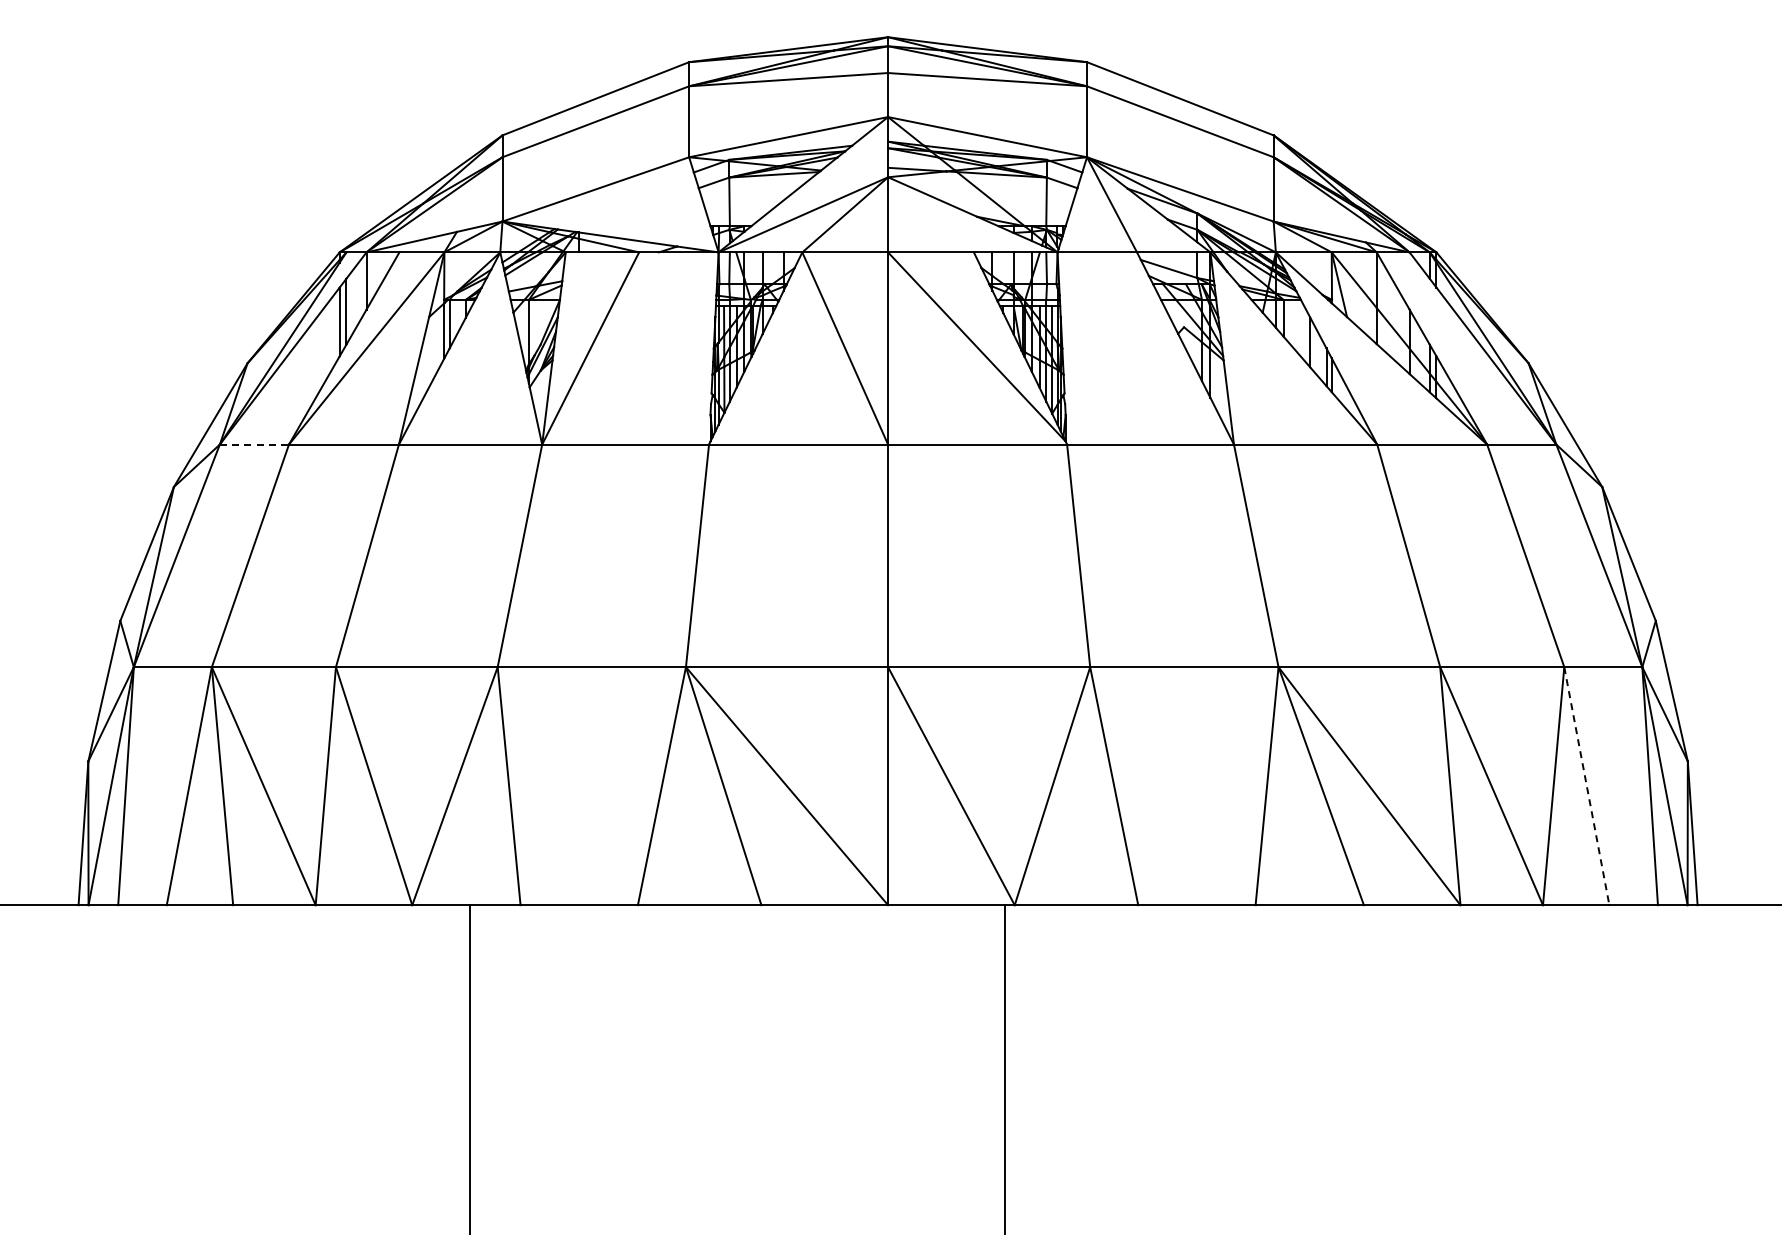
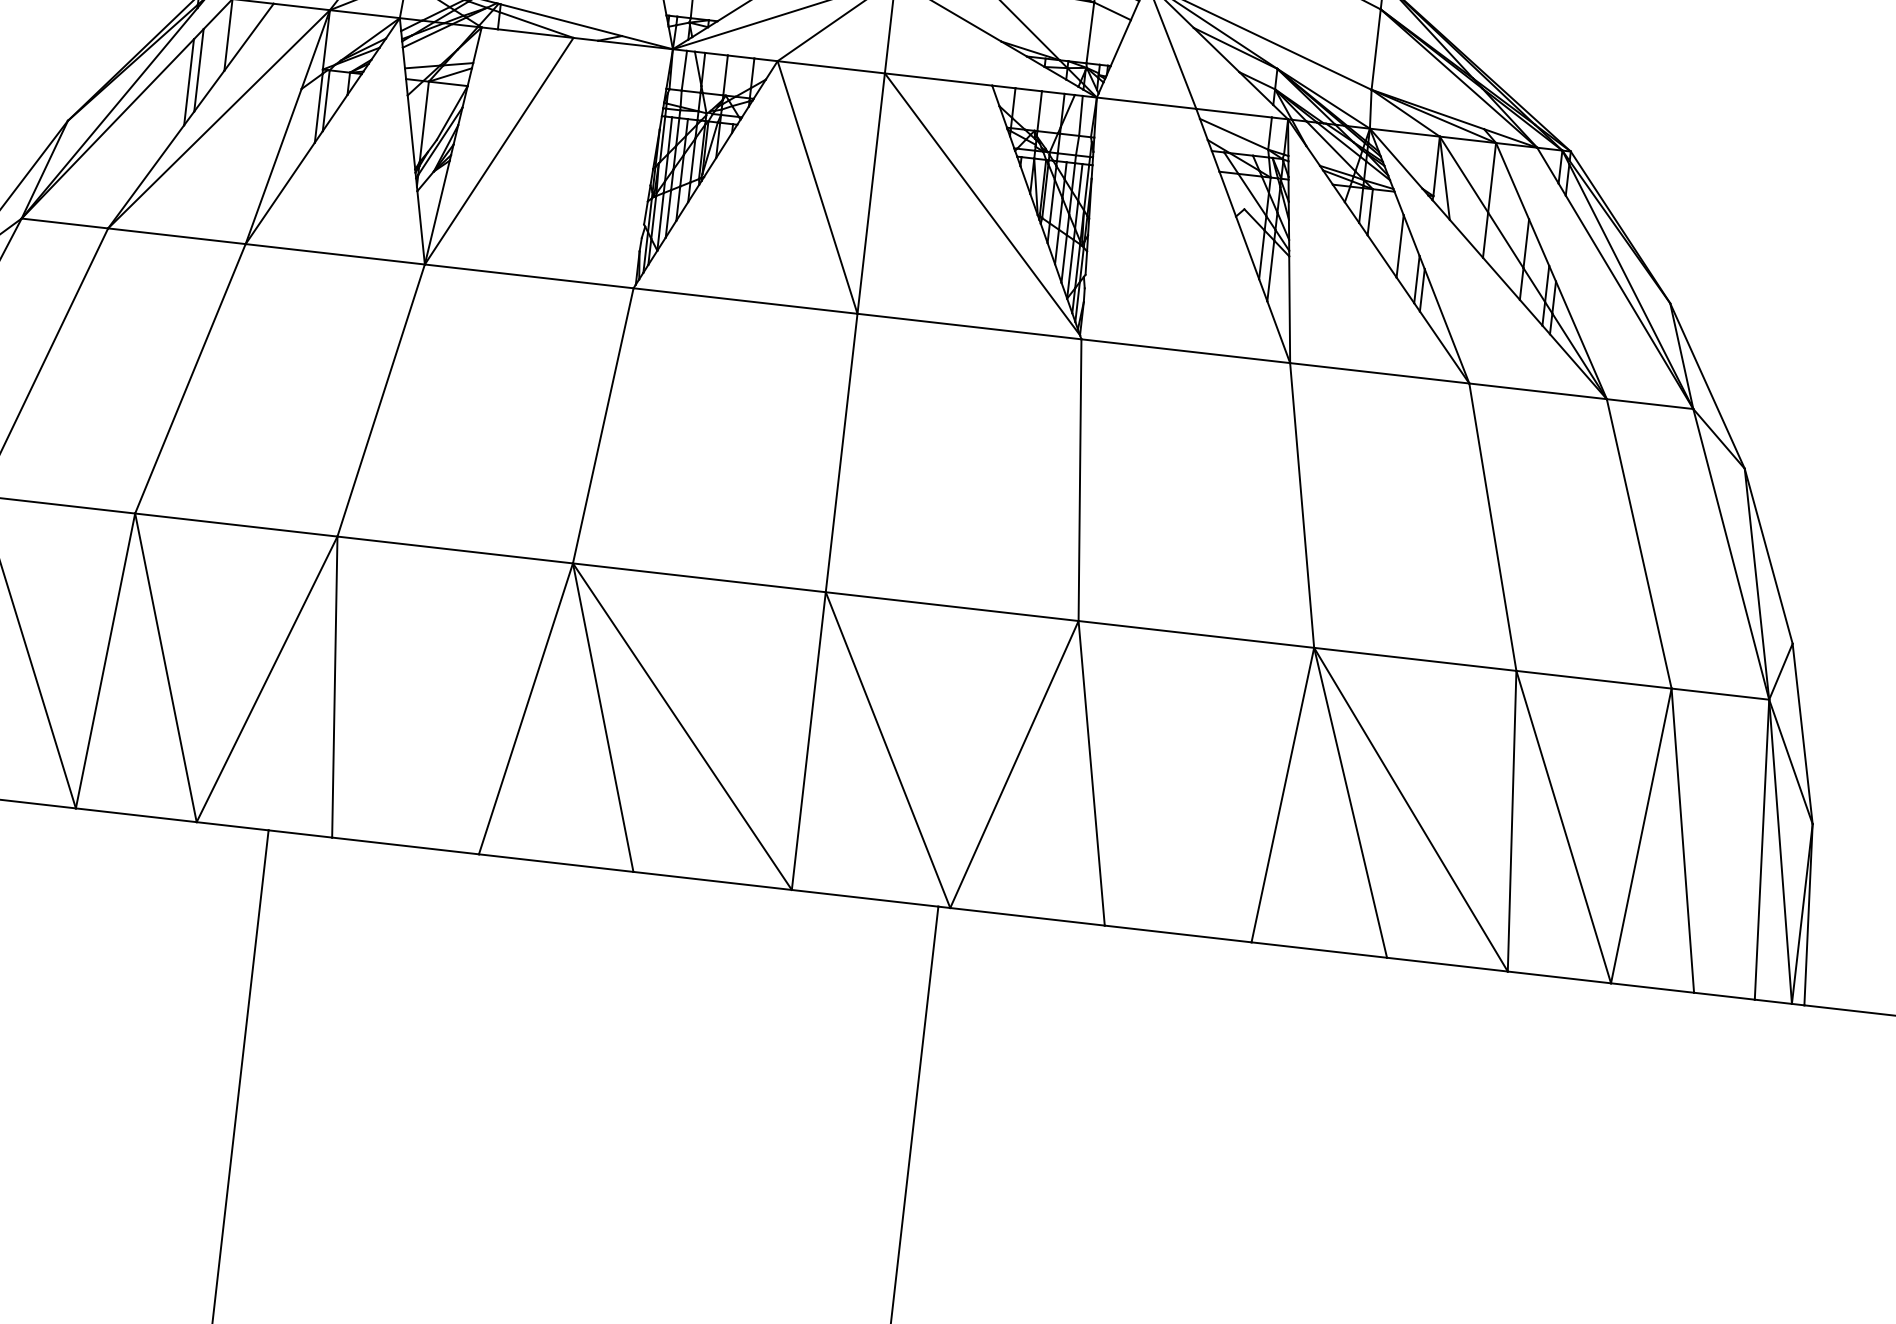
line: (254, 444) -> (65, 223), dashed -> solid
line: (1586, 786) -> (1682, 841), dashed -> solid

